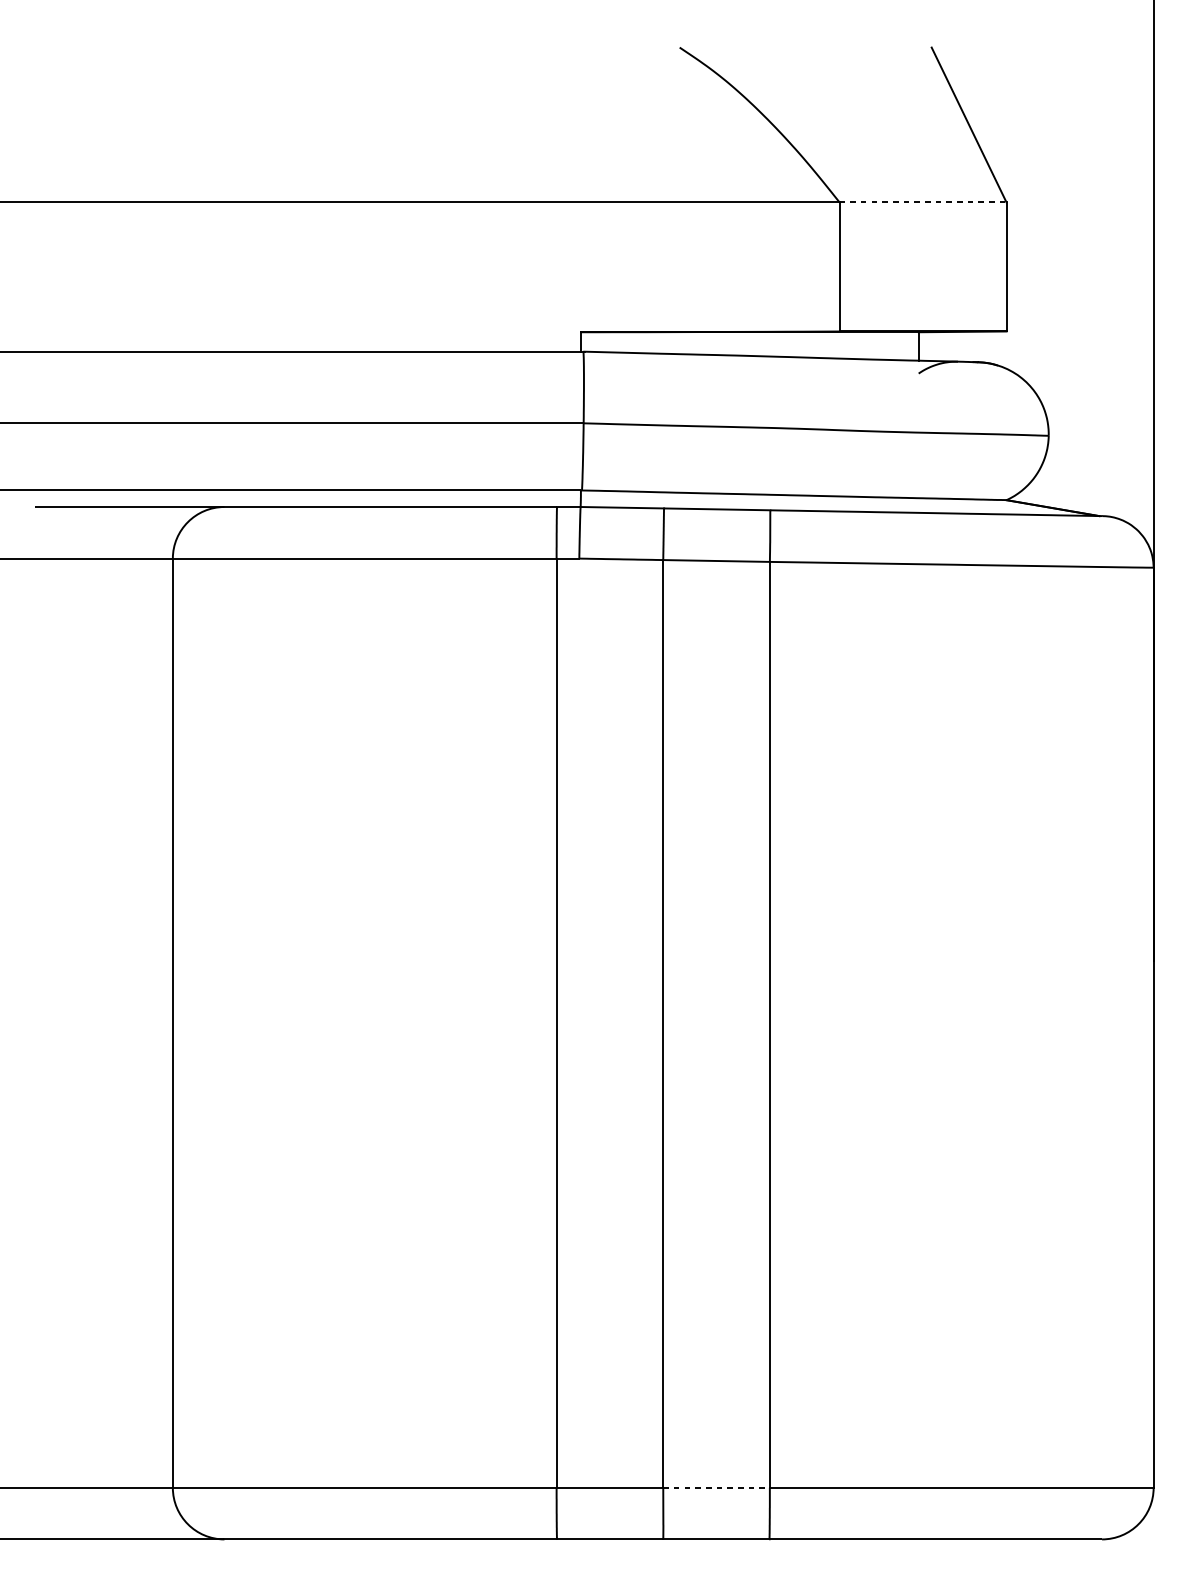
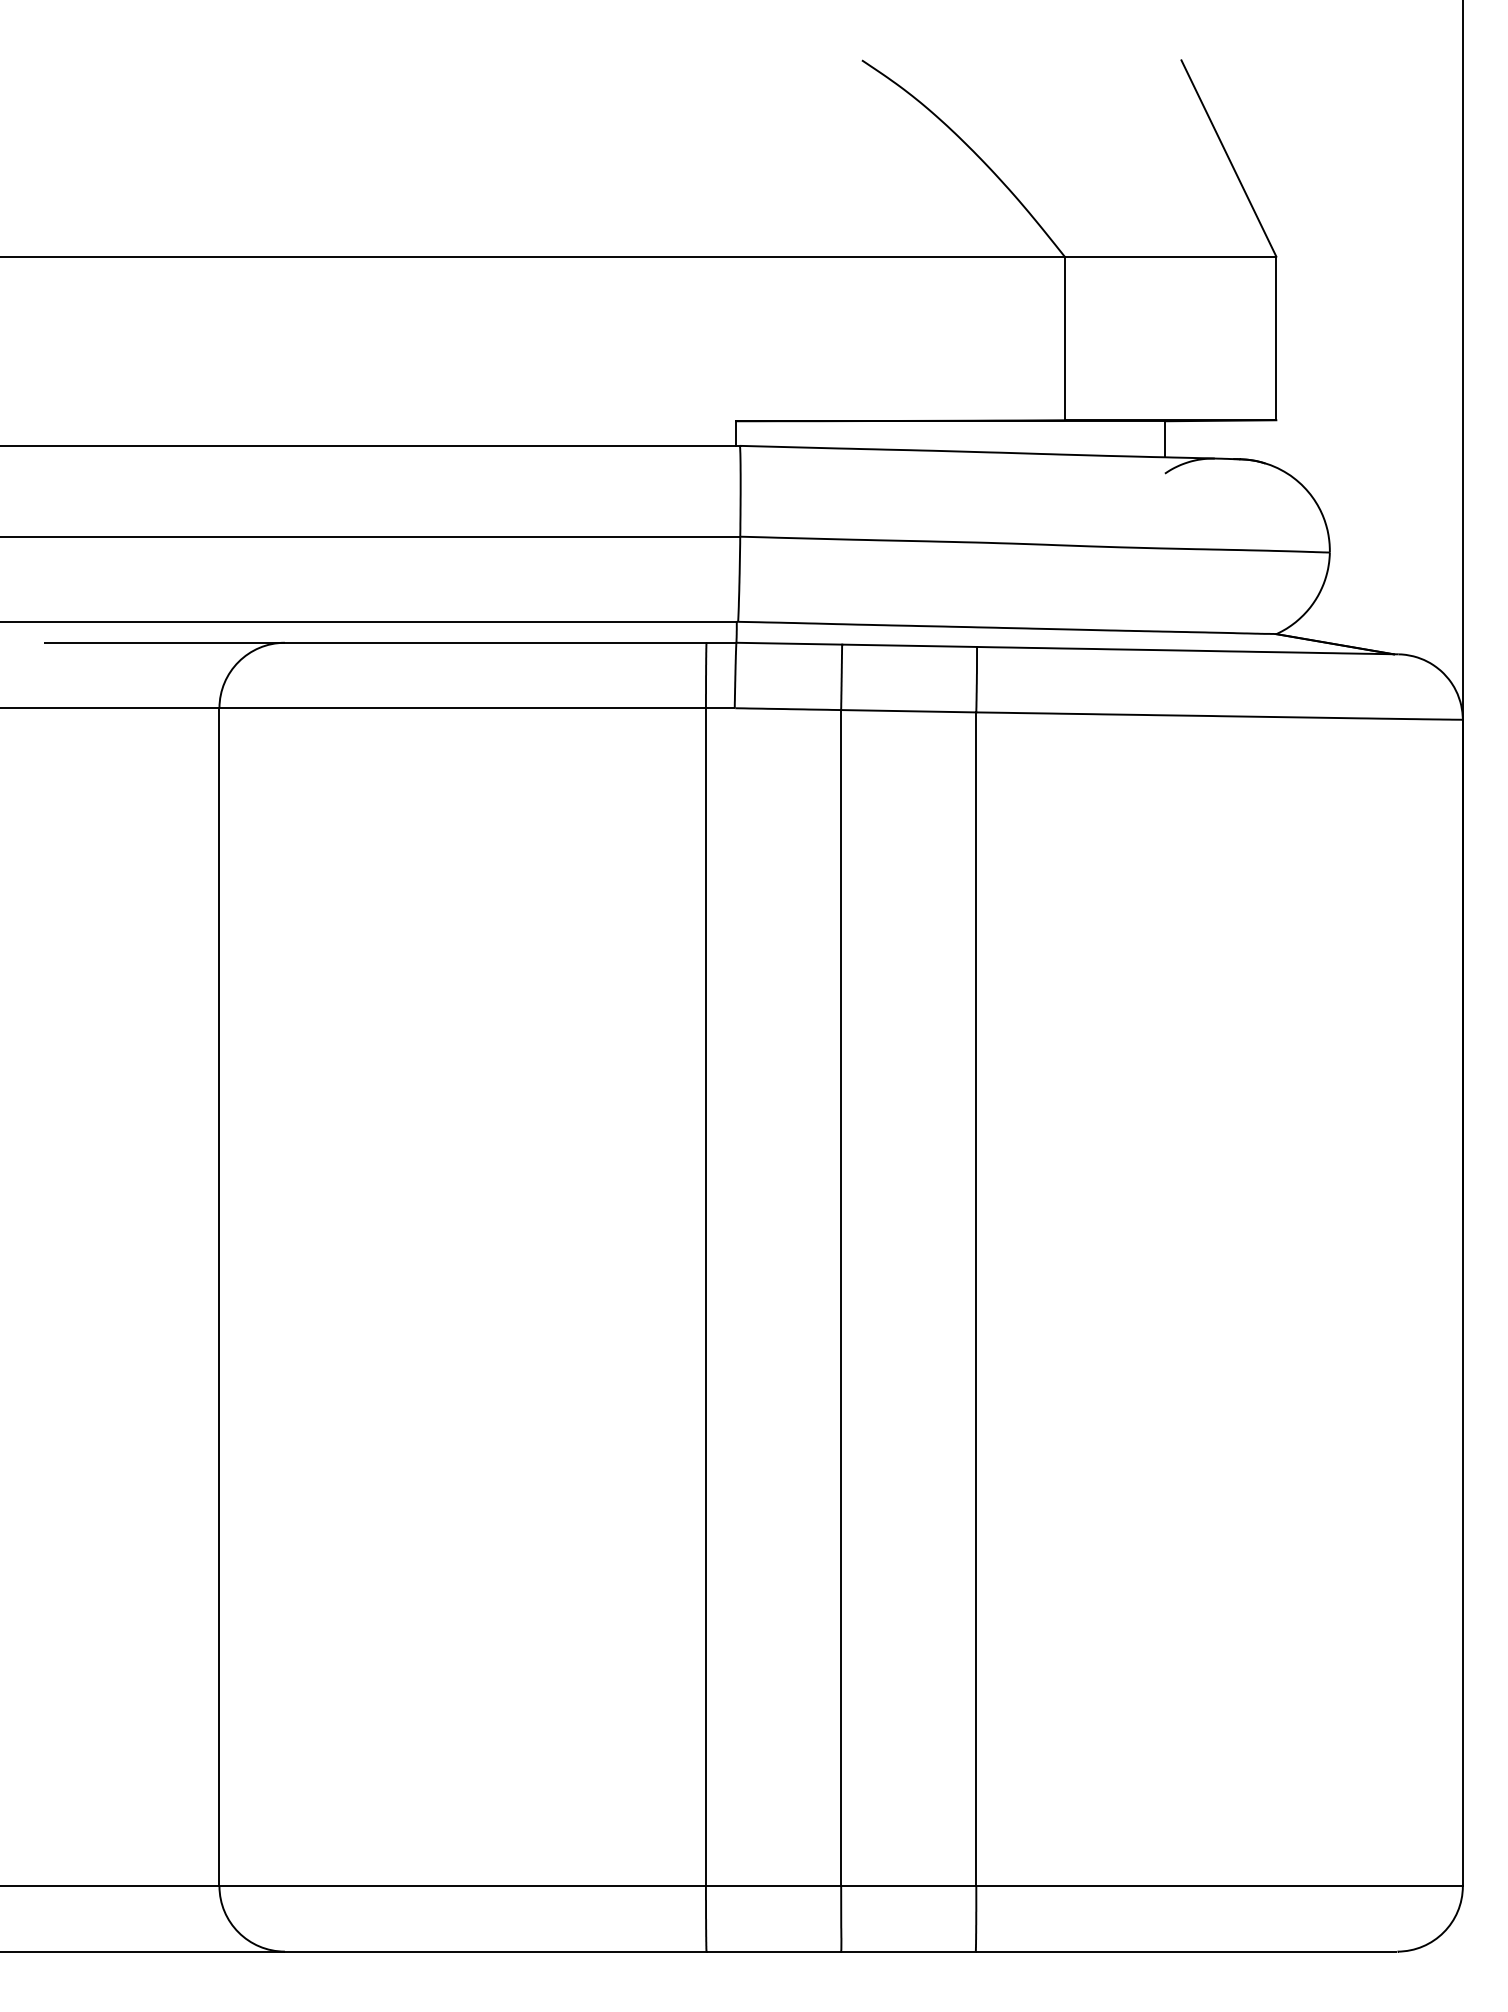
line: (923, 202) -> (1170, 256), dashed -> solid
line: (716, 1488) -> (908, 1886), dashed -> solid

